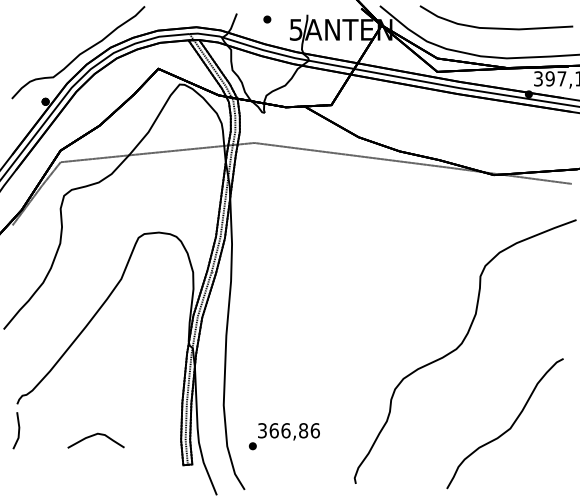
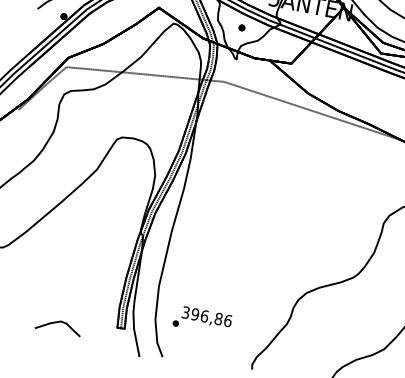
part: (263, 73) -> (242, 27), added
text: (273, 430) -> (194, 314), 366,86 -> 396,86
curve: (93, 436) -> (57, 323), moved

